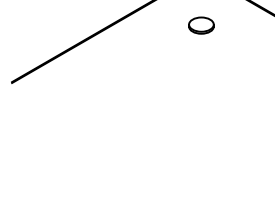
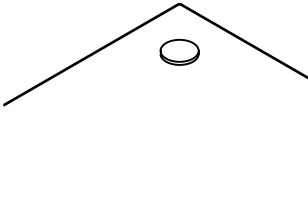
part: (201, 24) -> (179, 51), size x1.67

